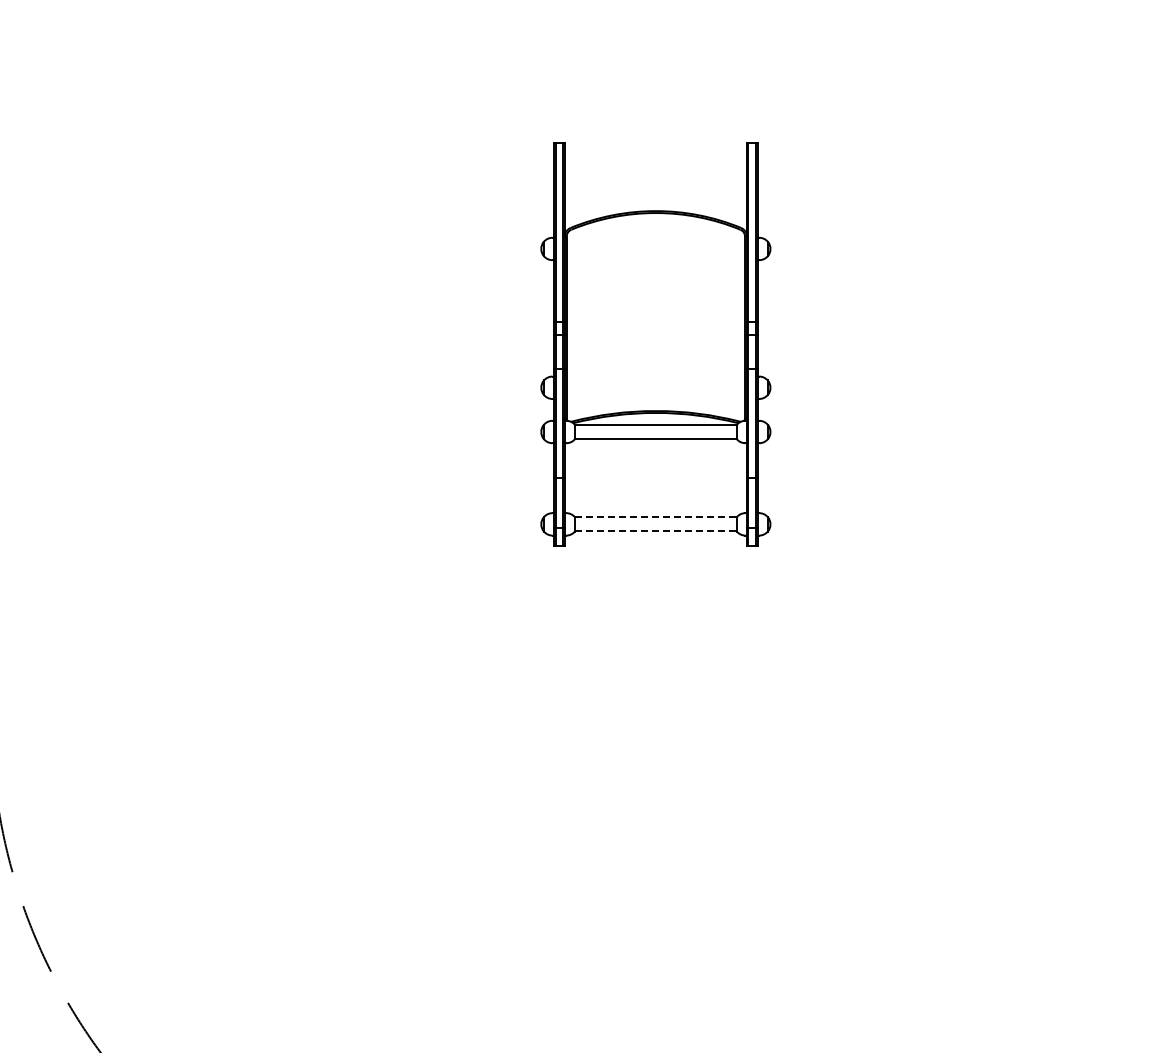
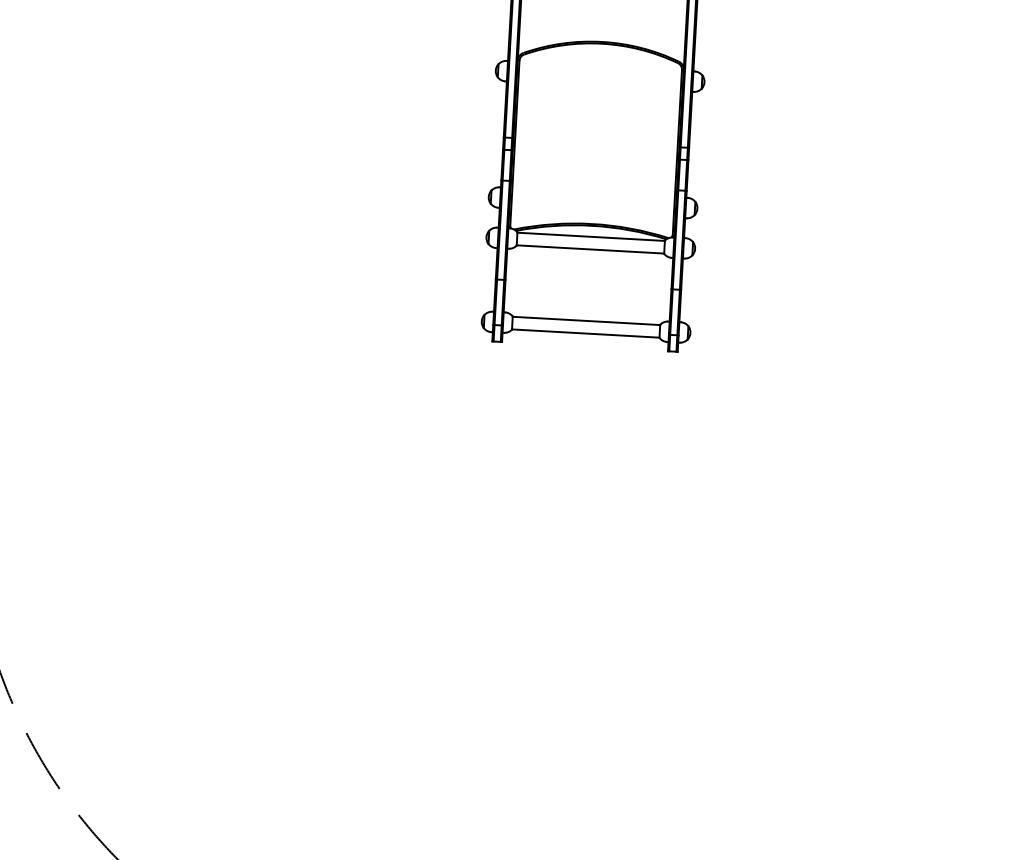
line: (655, 517) -> (586, 320), dashed -> solid
line: (655, 531) -> (585, 333), dashed -> solid

